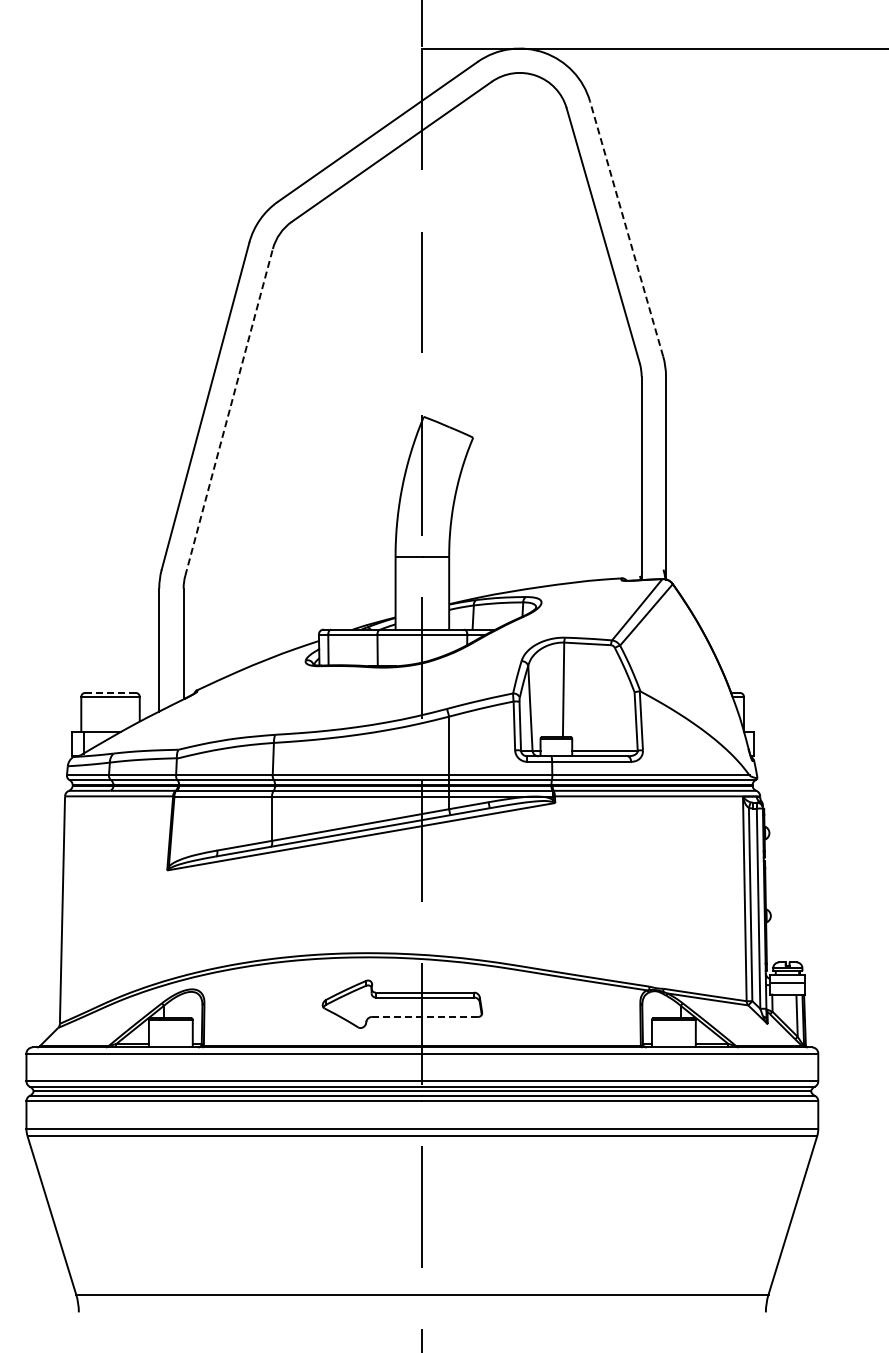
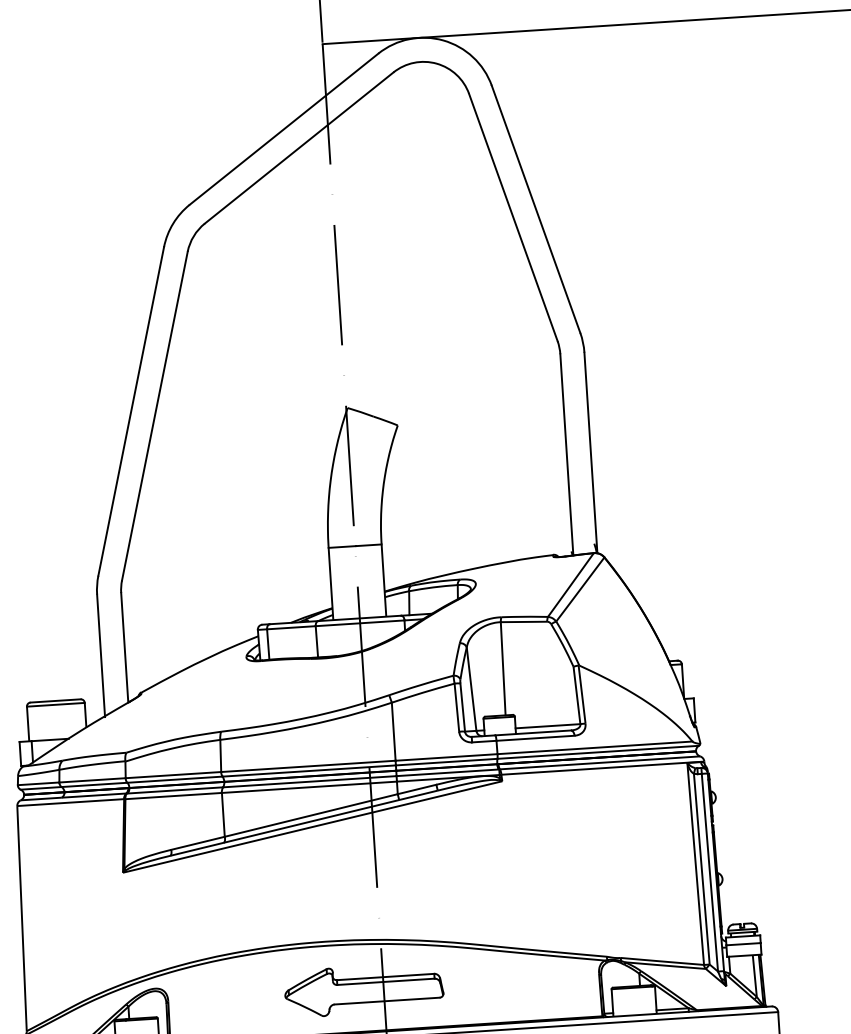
line: (626, 228) -> (535, 208), dashed -> solid
line: (229, 411) -> (155, 415), dashed -> solid
line: (111, 692) -> (56, 700), dashed -> solid
line: (424, 1017) -> (386, 1001), dashed -> solid

